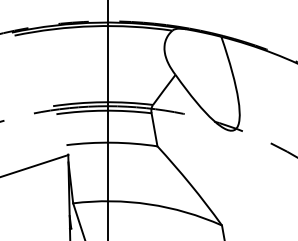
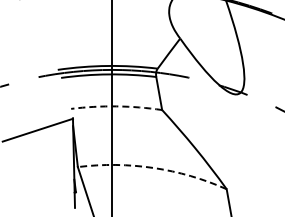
arc: (112, 142) -> (117, 106), solid -> dashed
arc: (149, 204) -> (154, 168), solid -> dashed

